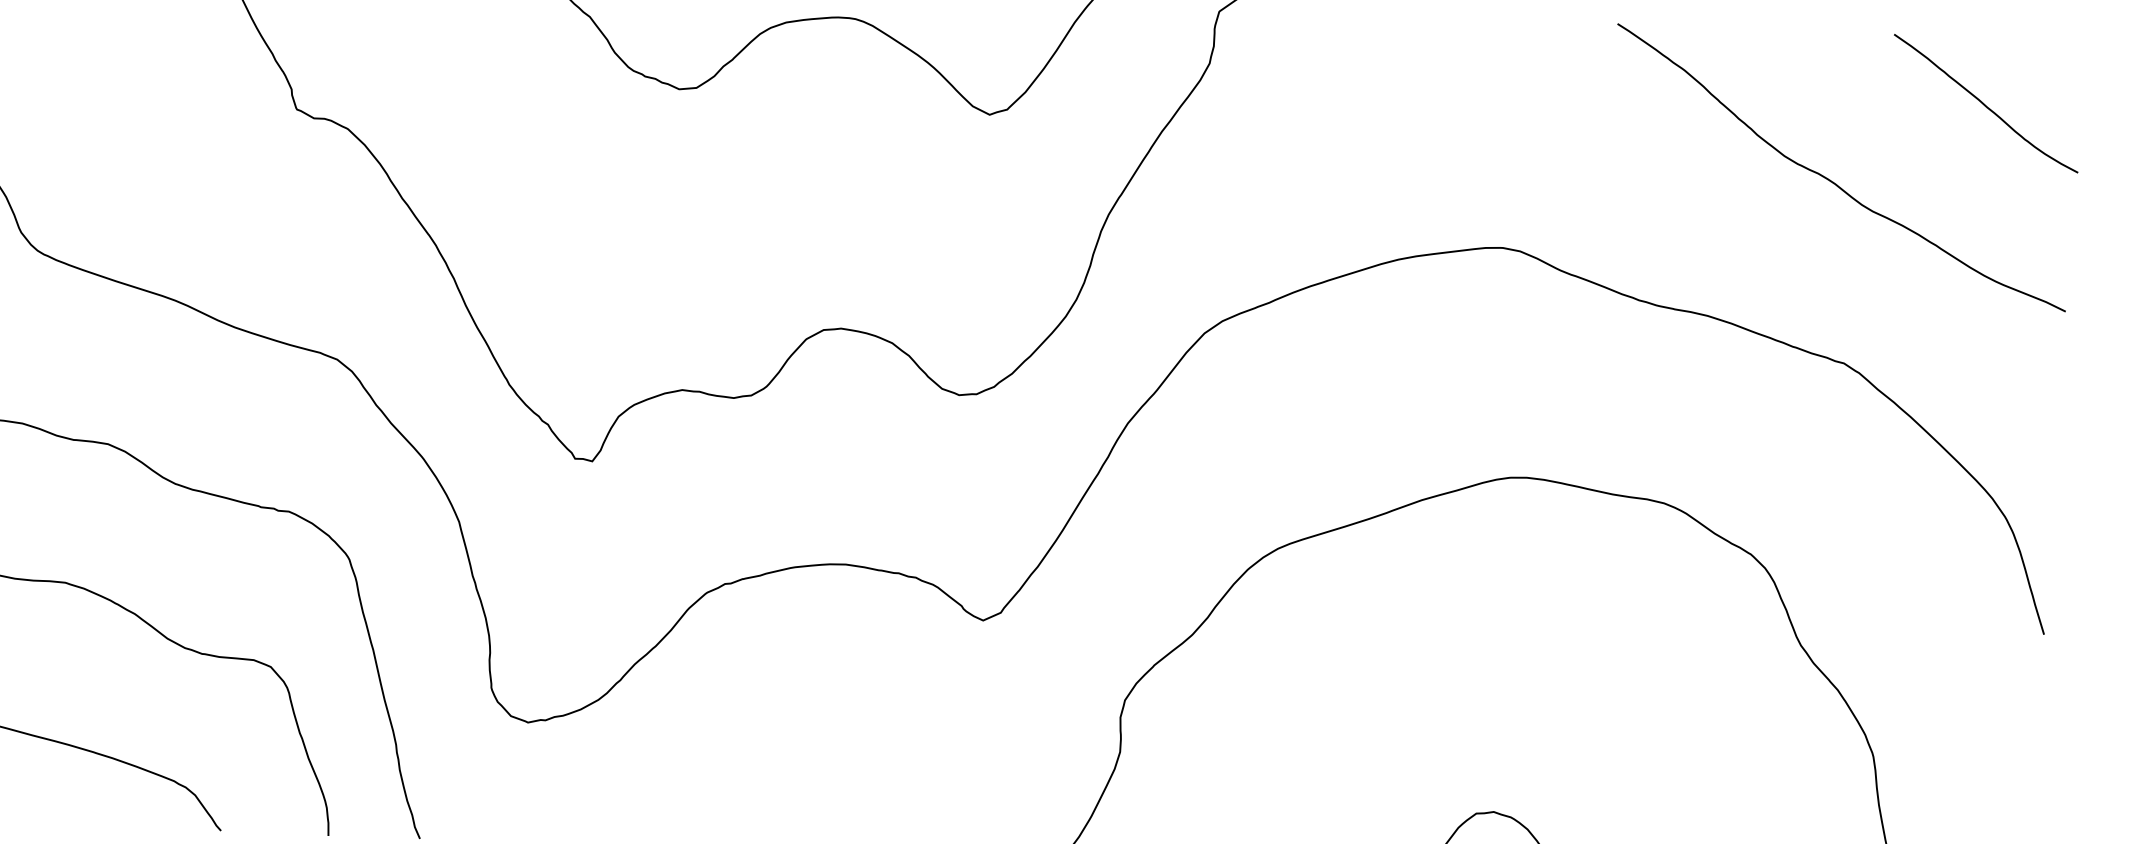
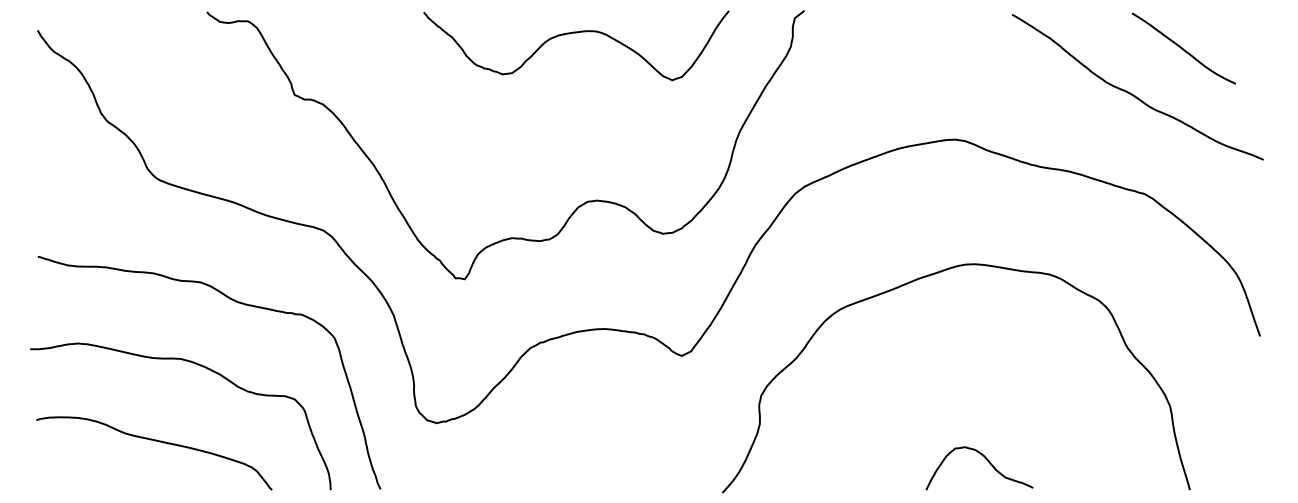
curve: (1985, 103) -> (1183, 48), moved

